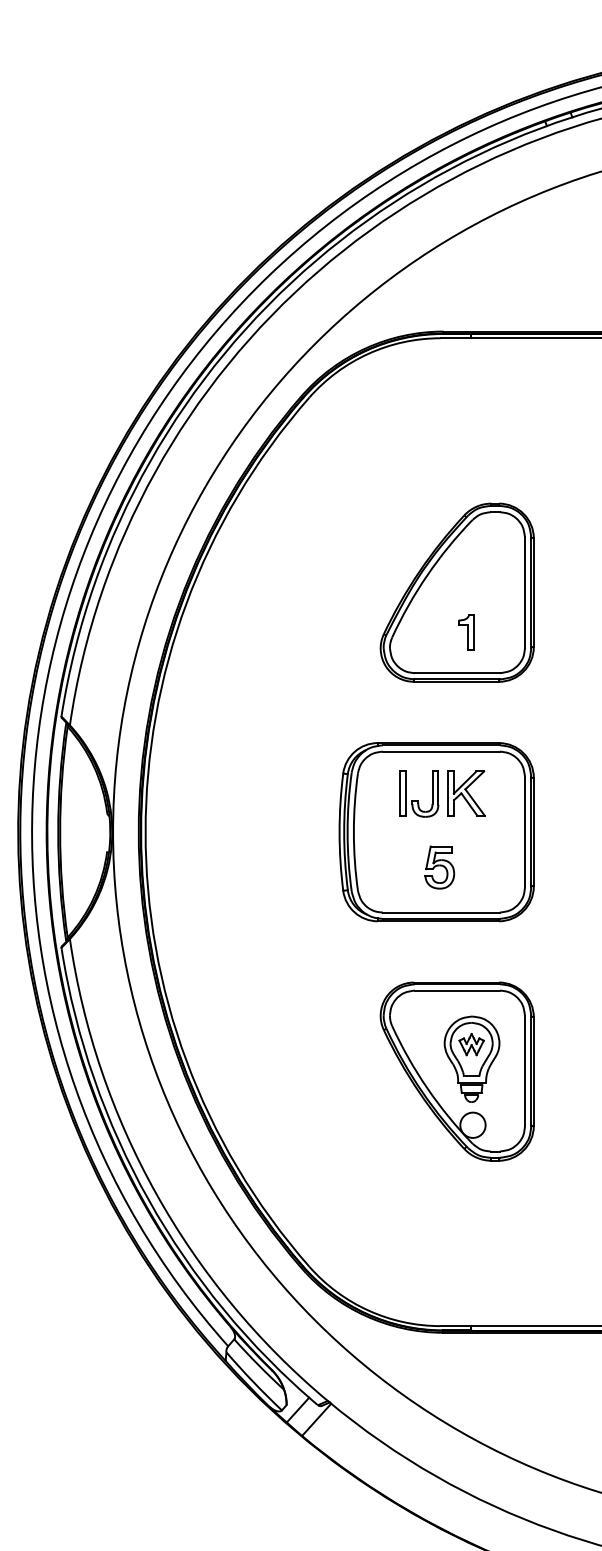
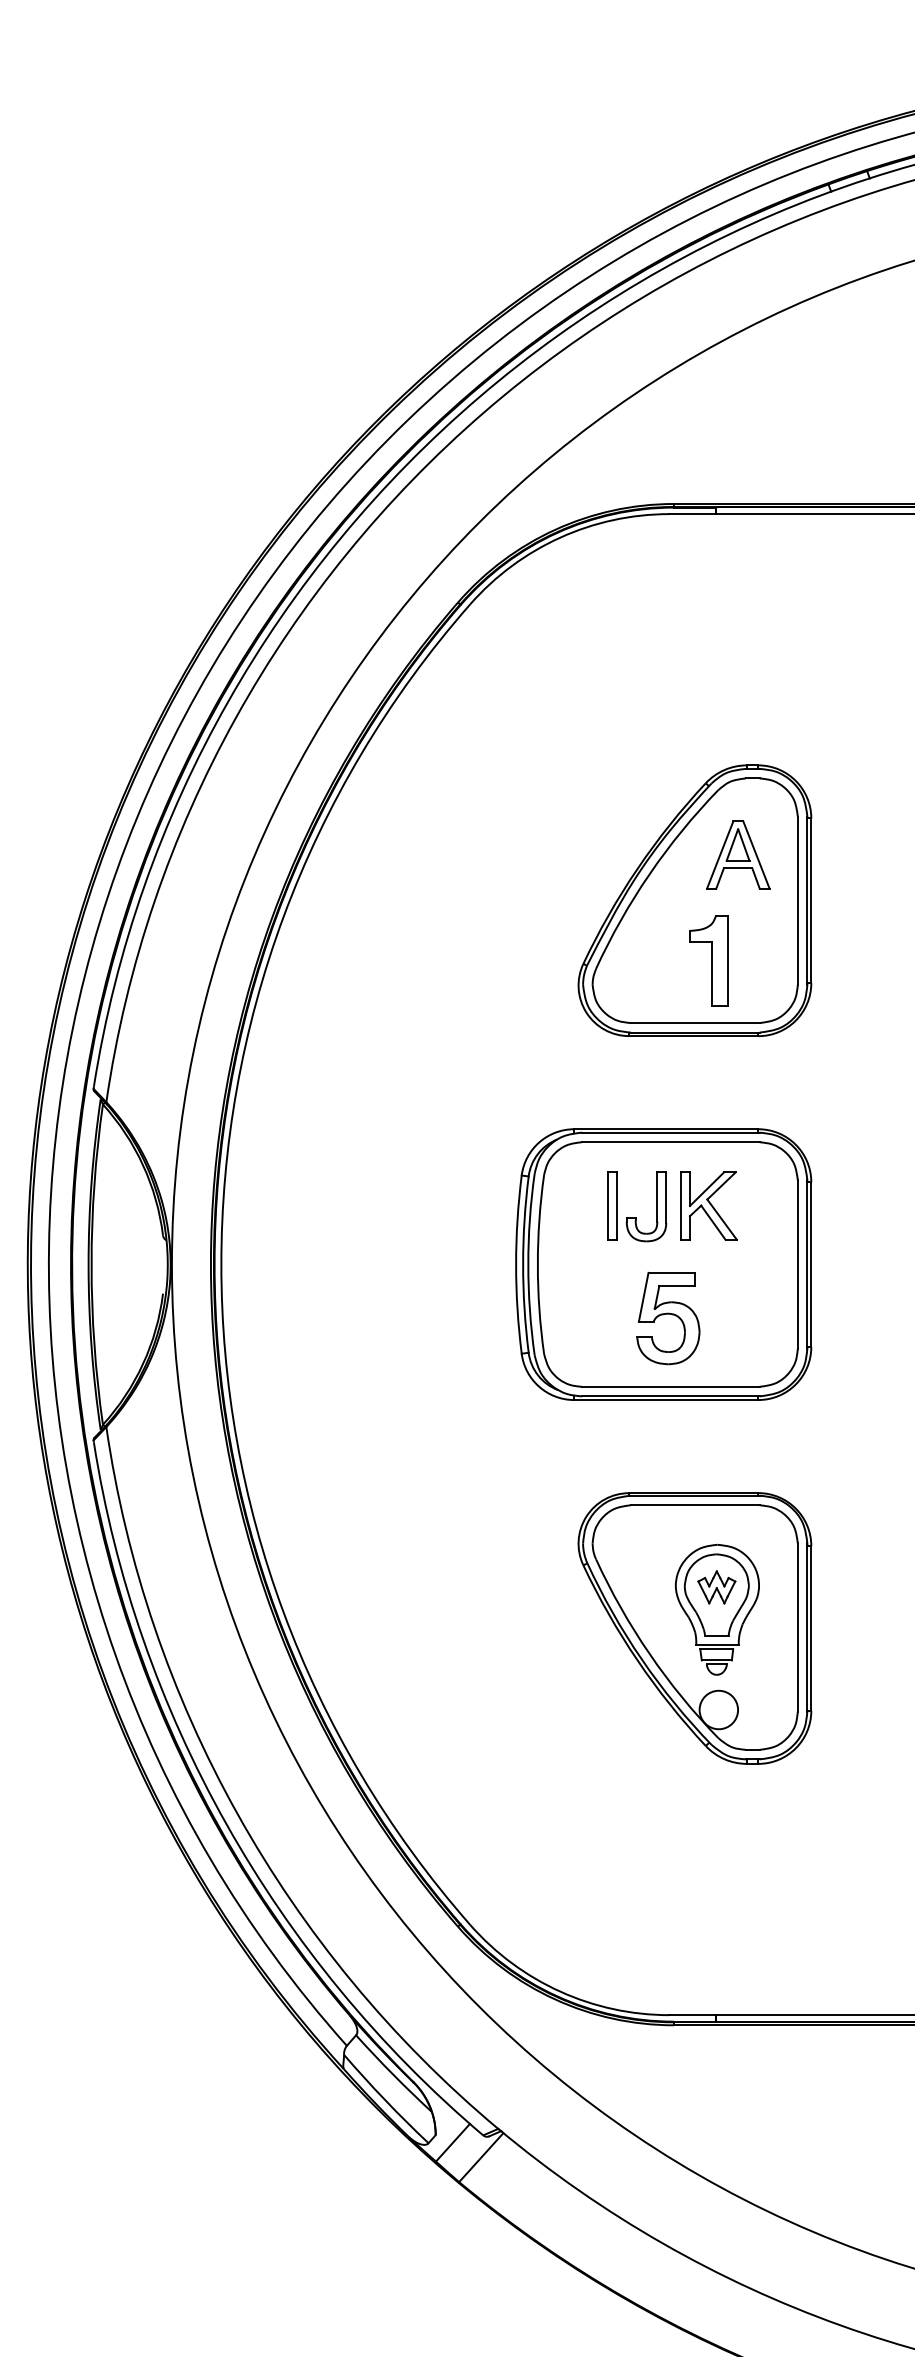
part: (485, 562) -> (737, 854), added
part: (466, 632) -> (708, 961), size x1.67
part: (439, 867) -> (667, 1318), size x1.43

